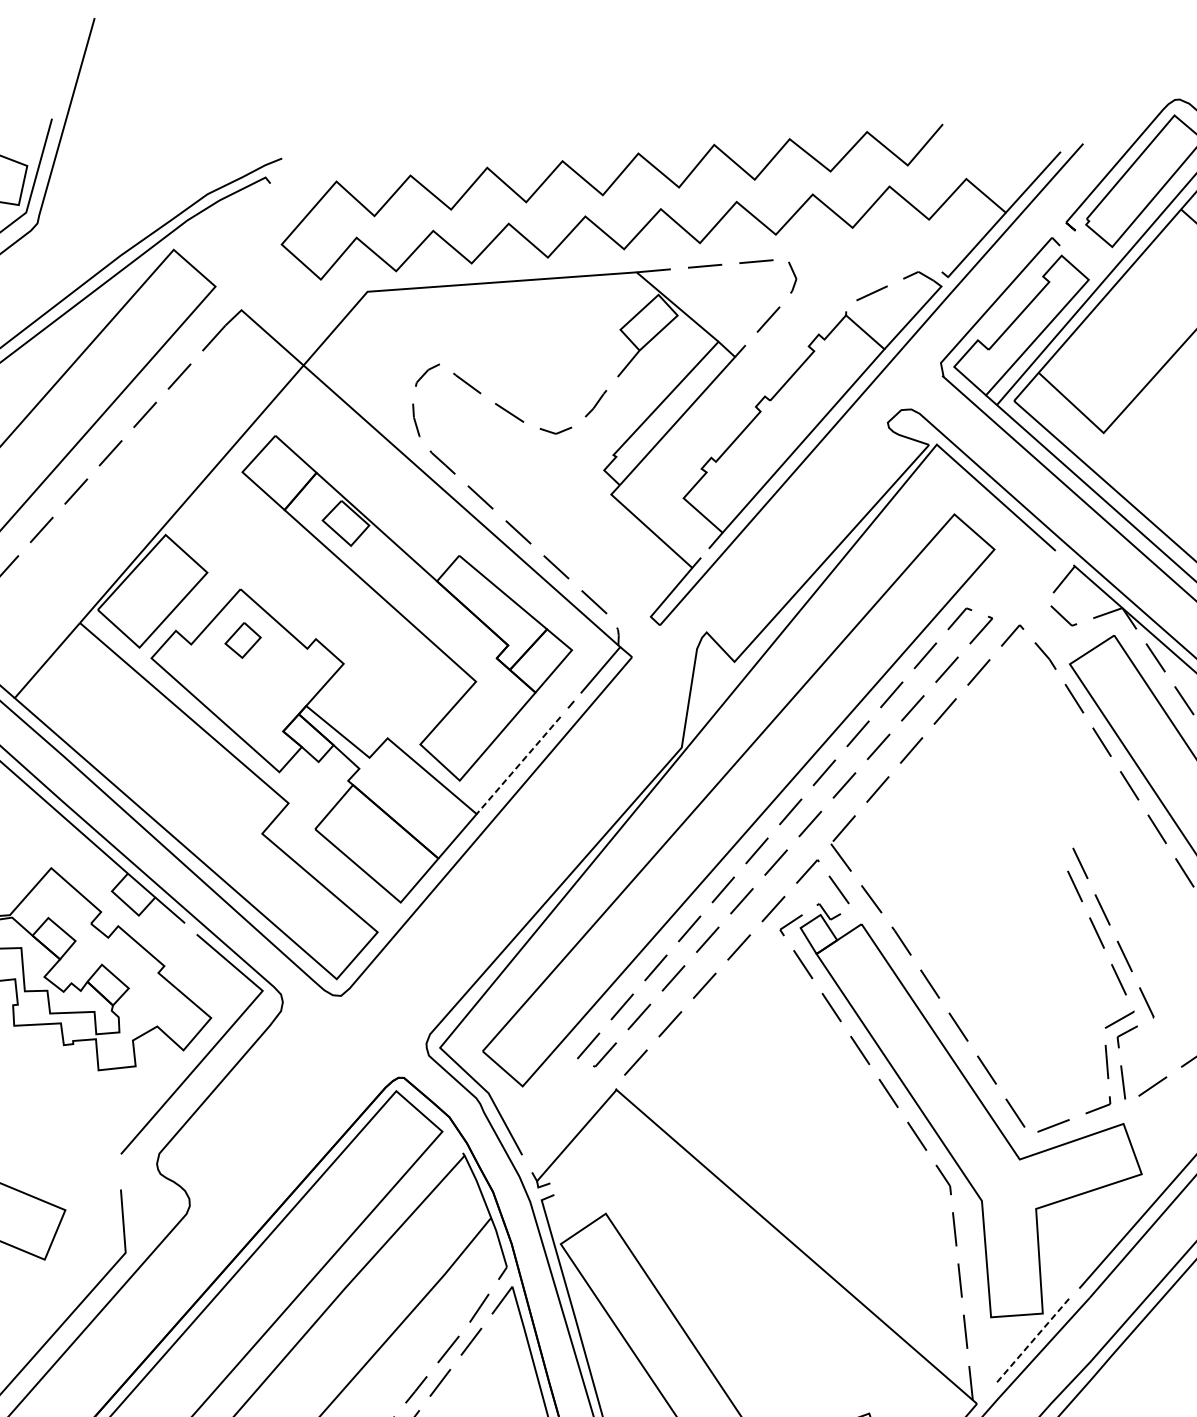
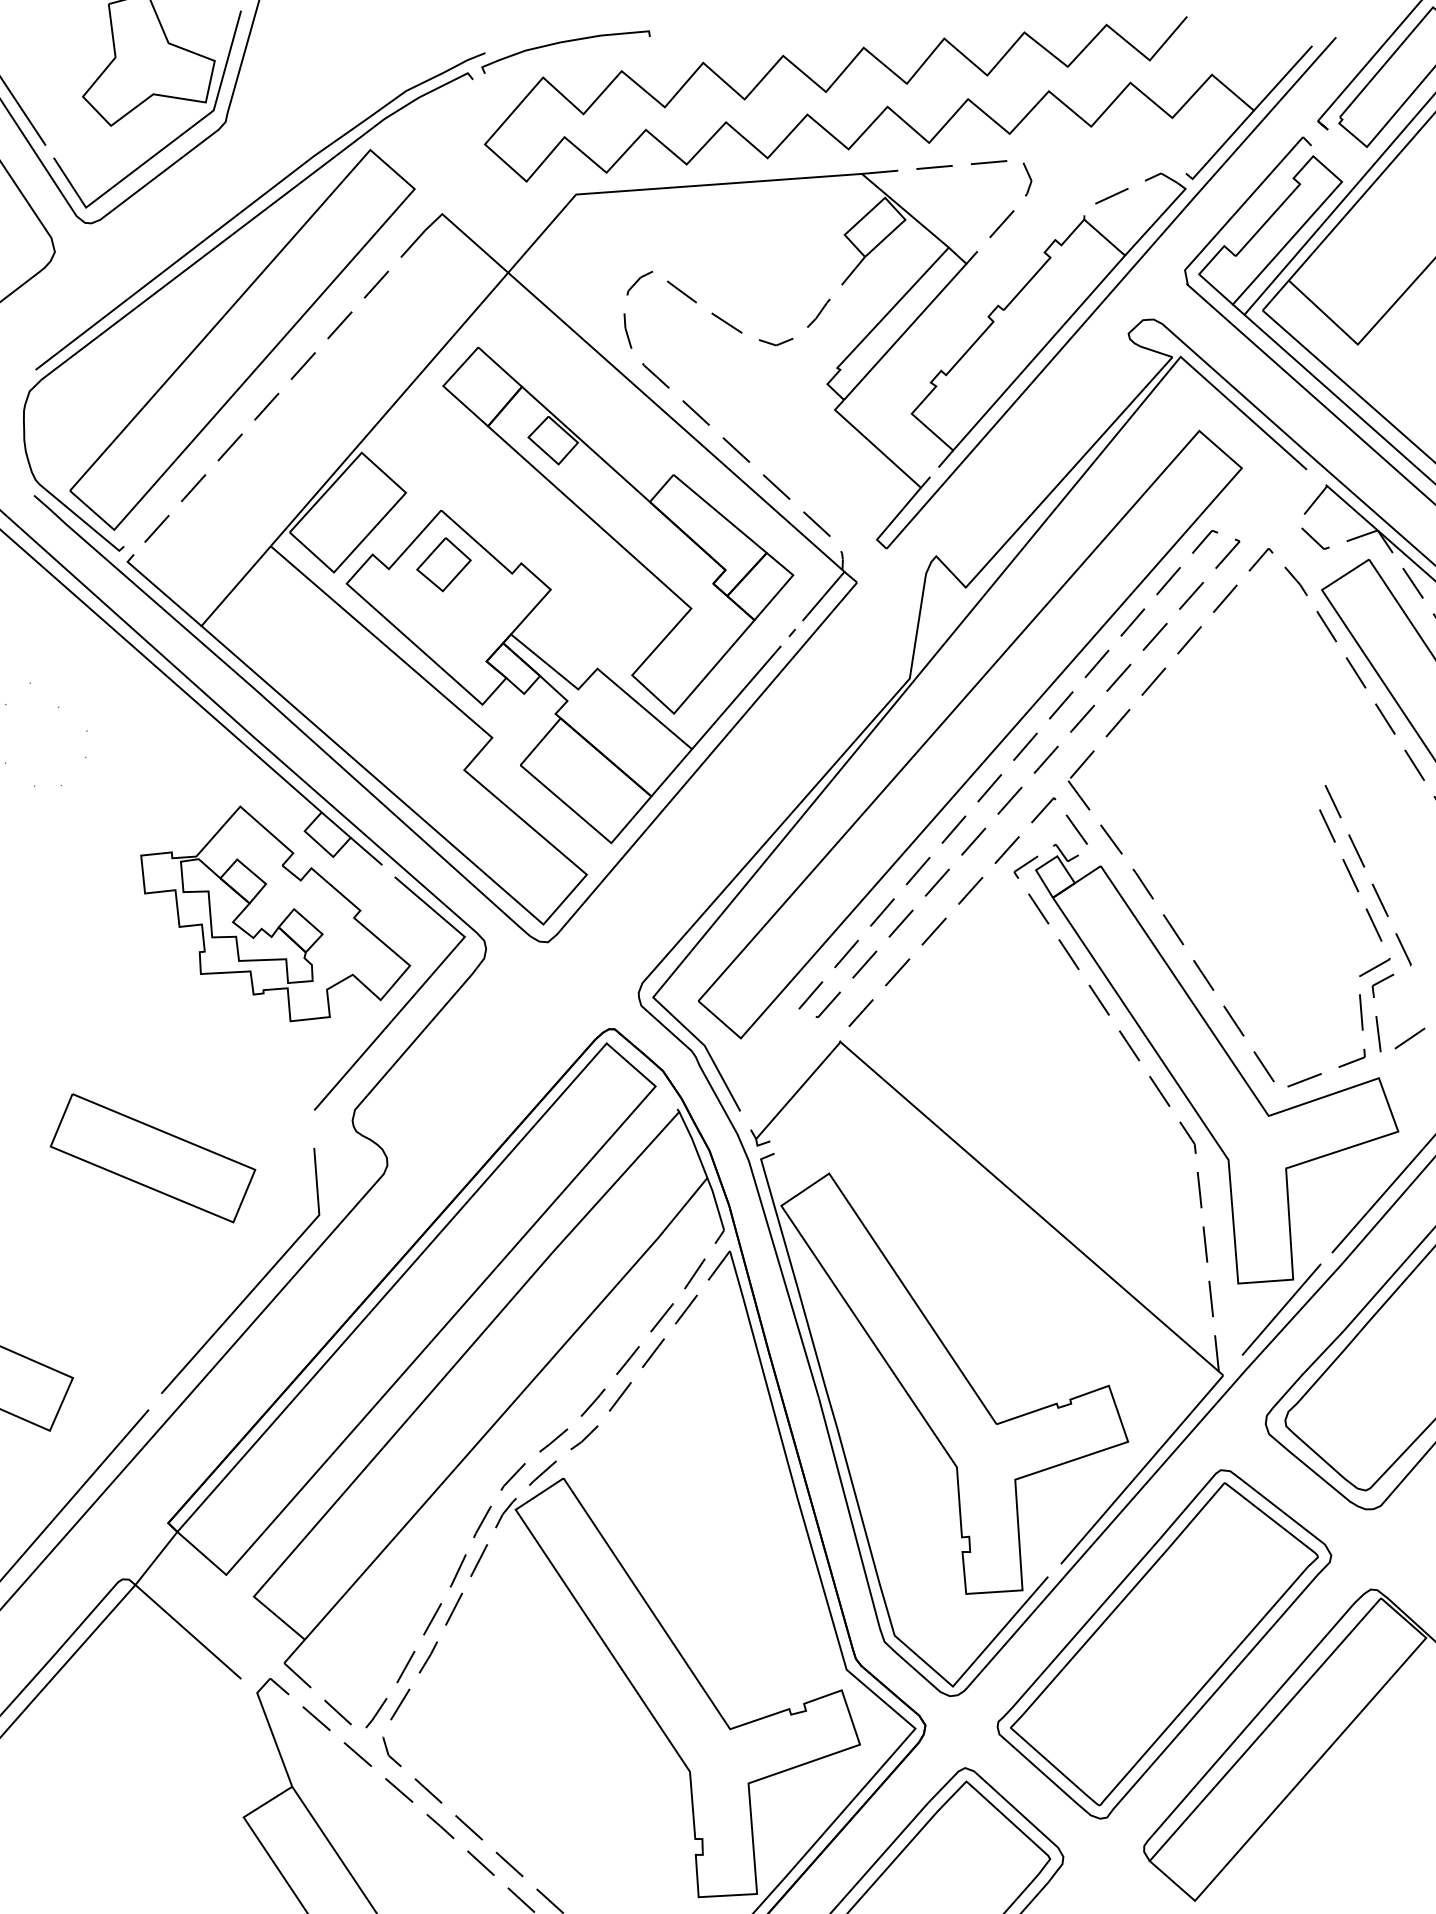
curve: (353, 149) -> (561, 43), added
part: (242, 640) -> (443, 564), size x1.43
line: (518, 766) -> (736, 698), dashed -> solid
line: (1031, 1342) -> (1281, 1310), dashed -> solid

